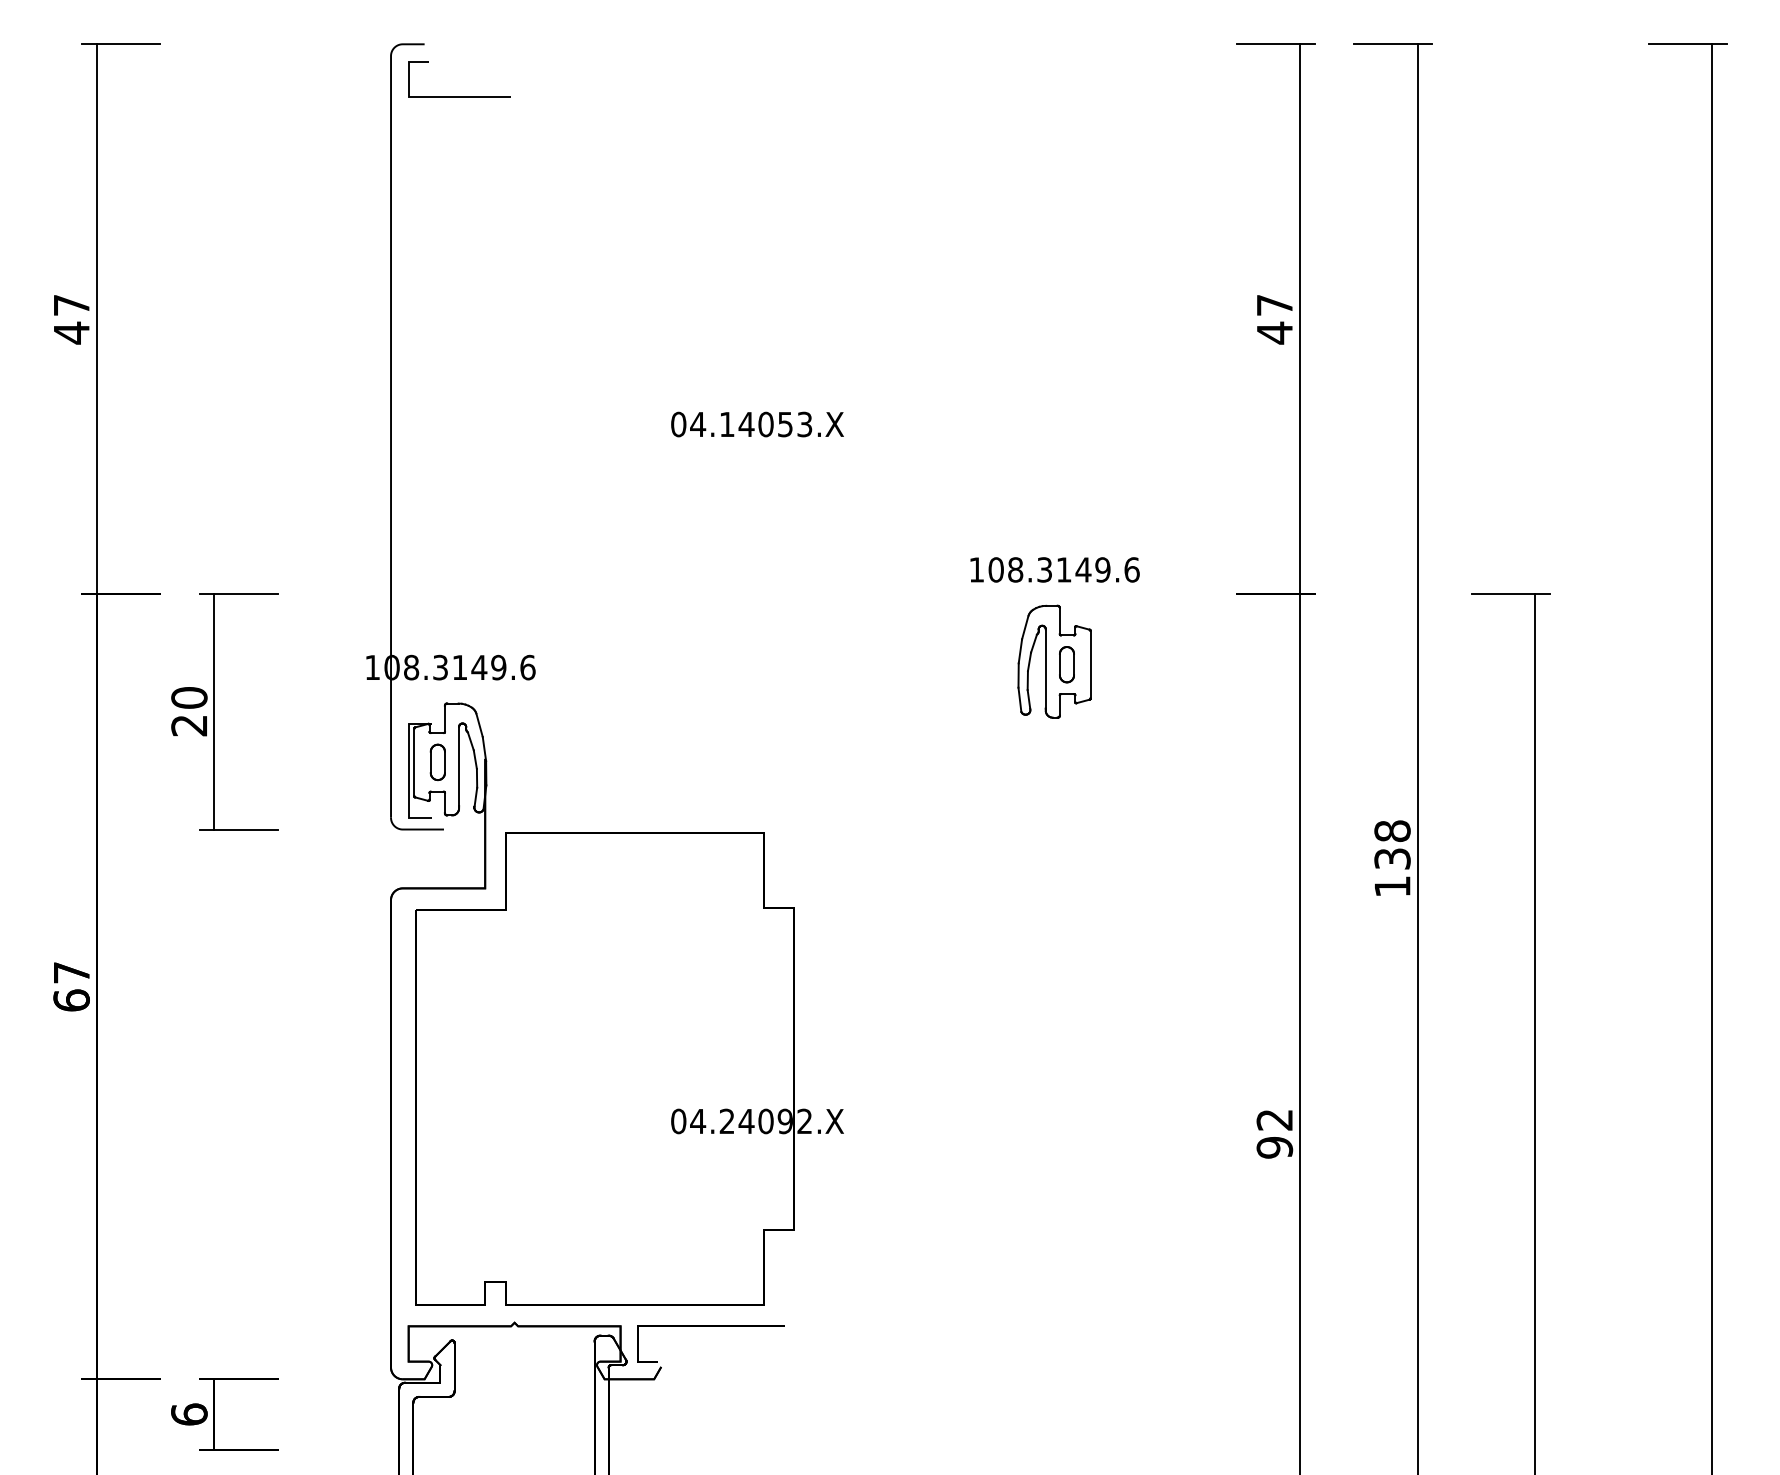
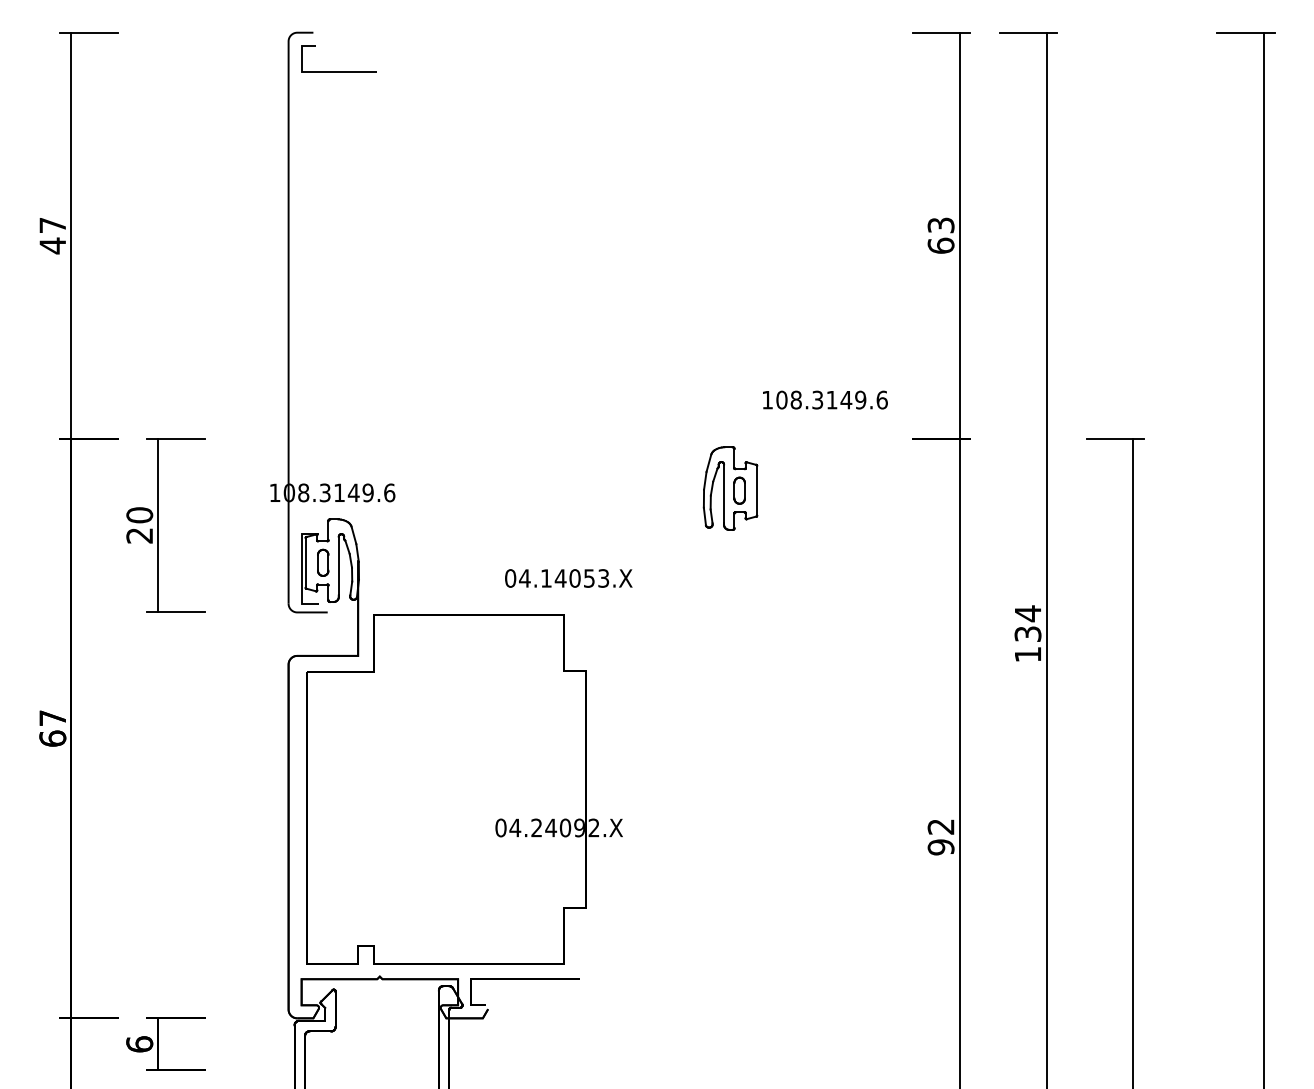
text: (1274, 319) -> (940, 235), 47 -> 63
text: (757, 424) -> (568, 578), moved
text: (1054, 569) -> (824, 399), moved
part: (1054, 661) -> (730, 488), moved
text: (1392, 830) -> (1027, 613), 138 -> 134

